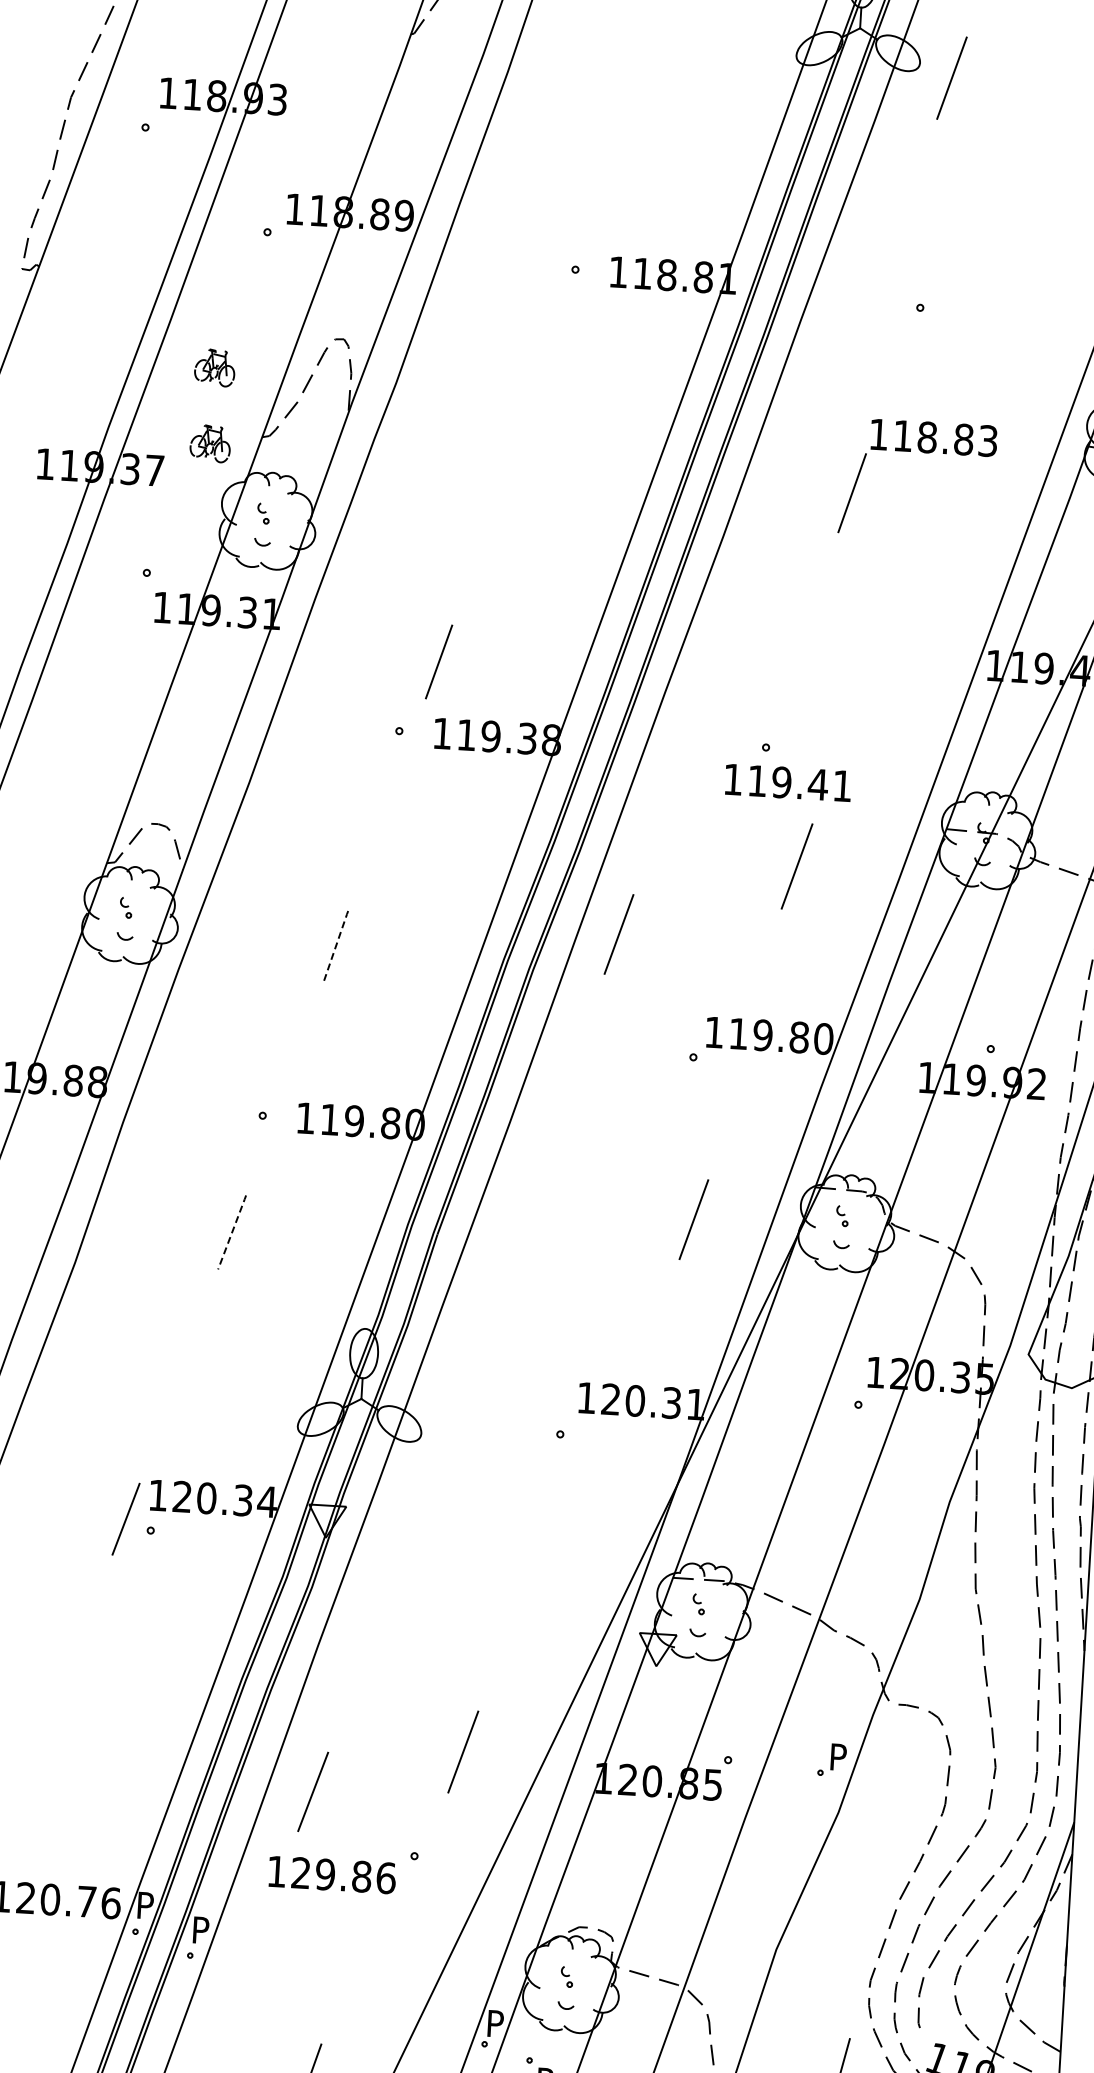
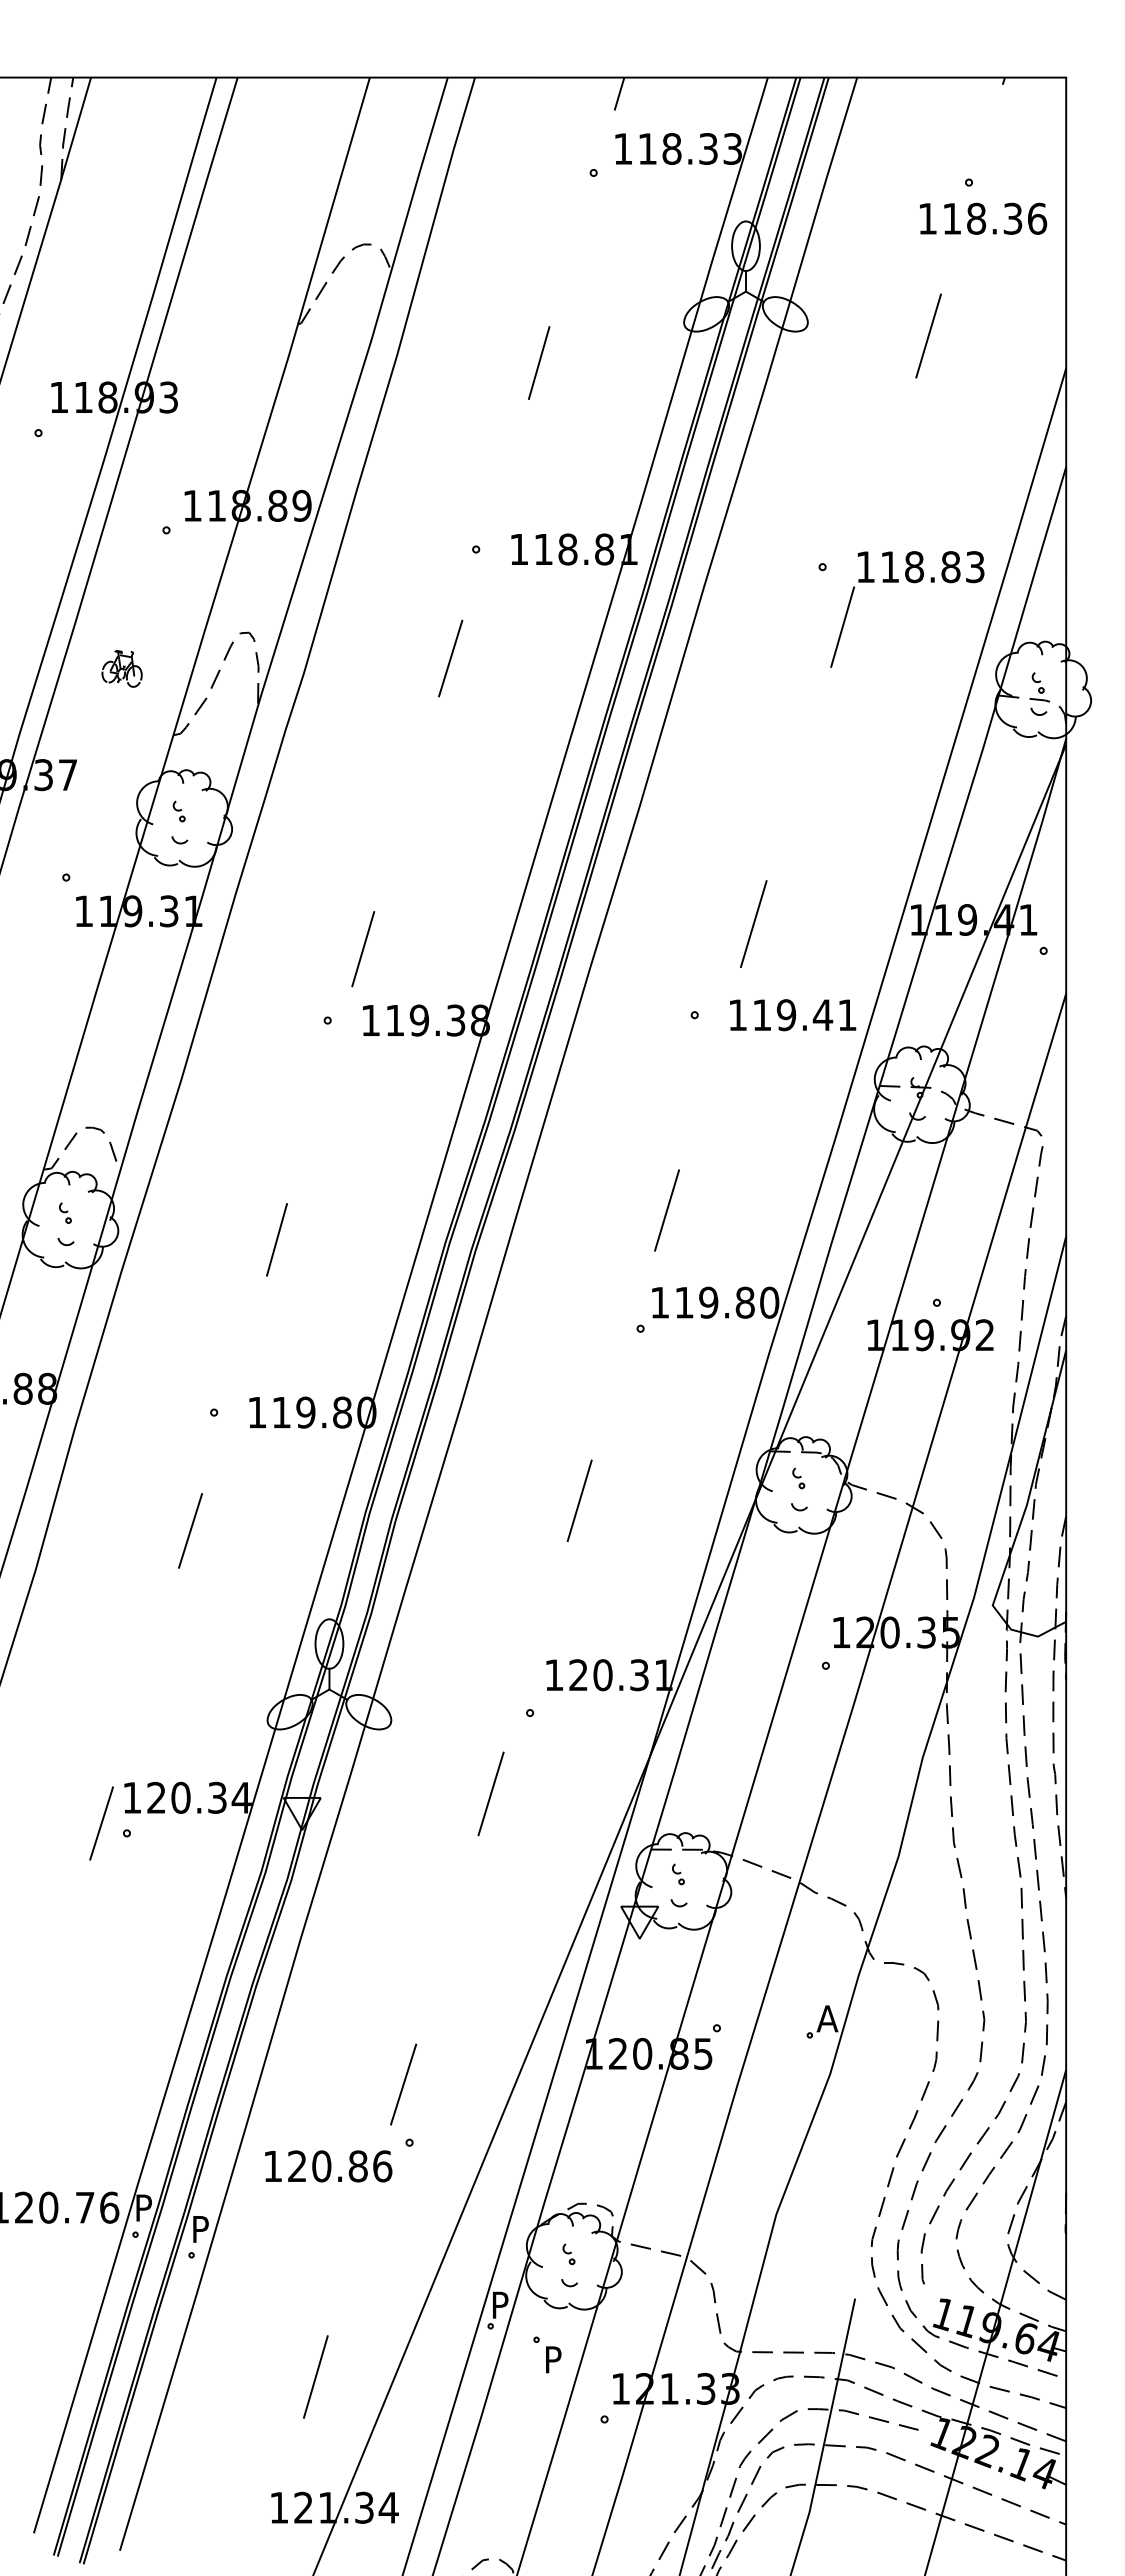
line: (951, 77) -> (928, 335), moved
line: (649, 86) -> (539, 362), added
line: (543, 376) -> (450, 658), added
part: (209, 443) -> (121, 744), removed
part: (925, 453) -> (913, 583), moved
text: (788, 783) -> (793, 1015), moved
line: (796, 865) -> (753, 923), moved
line: (618, 934) -> (666, 1210), moved
line: (336, 946) -> (277, 1239), dashed -> solid
line: (693, 1219) -> (579, 1500), moved
line: (232, 1232) -> (190, 1530), dashed -> solid
line: (462, 1751) -> (490, 1793), moved
text: (839, 1756) -> (827, 2018), P -> A
line: (313, 1791) -> (403, 2084), moved
text: (325, 1874) -> (321, 2166), 129.86 -> 120.86

